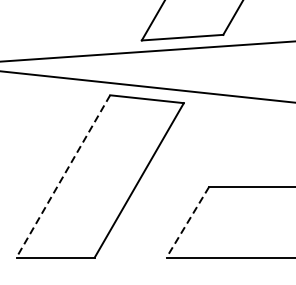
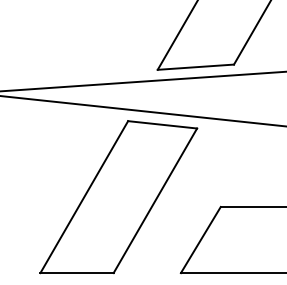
line: (63, 176) -> (84, 197), dashed -> solid
line: (187, 222) -> (200, 240), dashed -> solid

